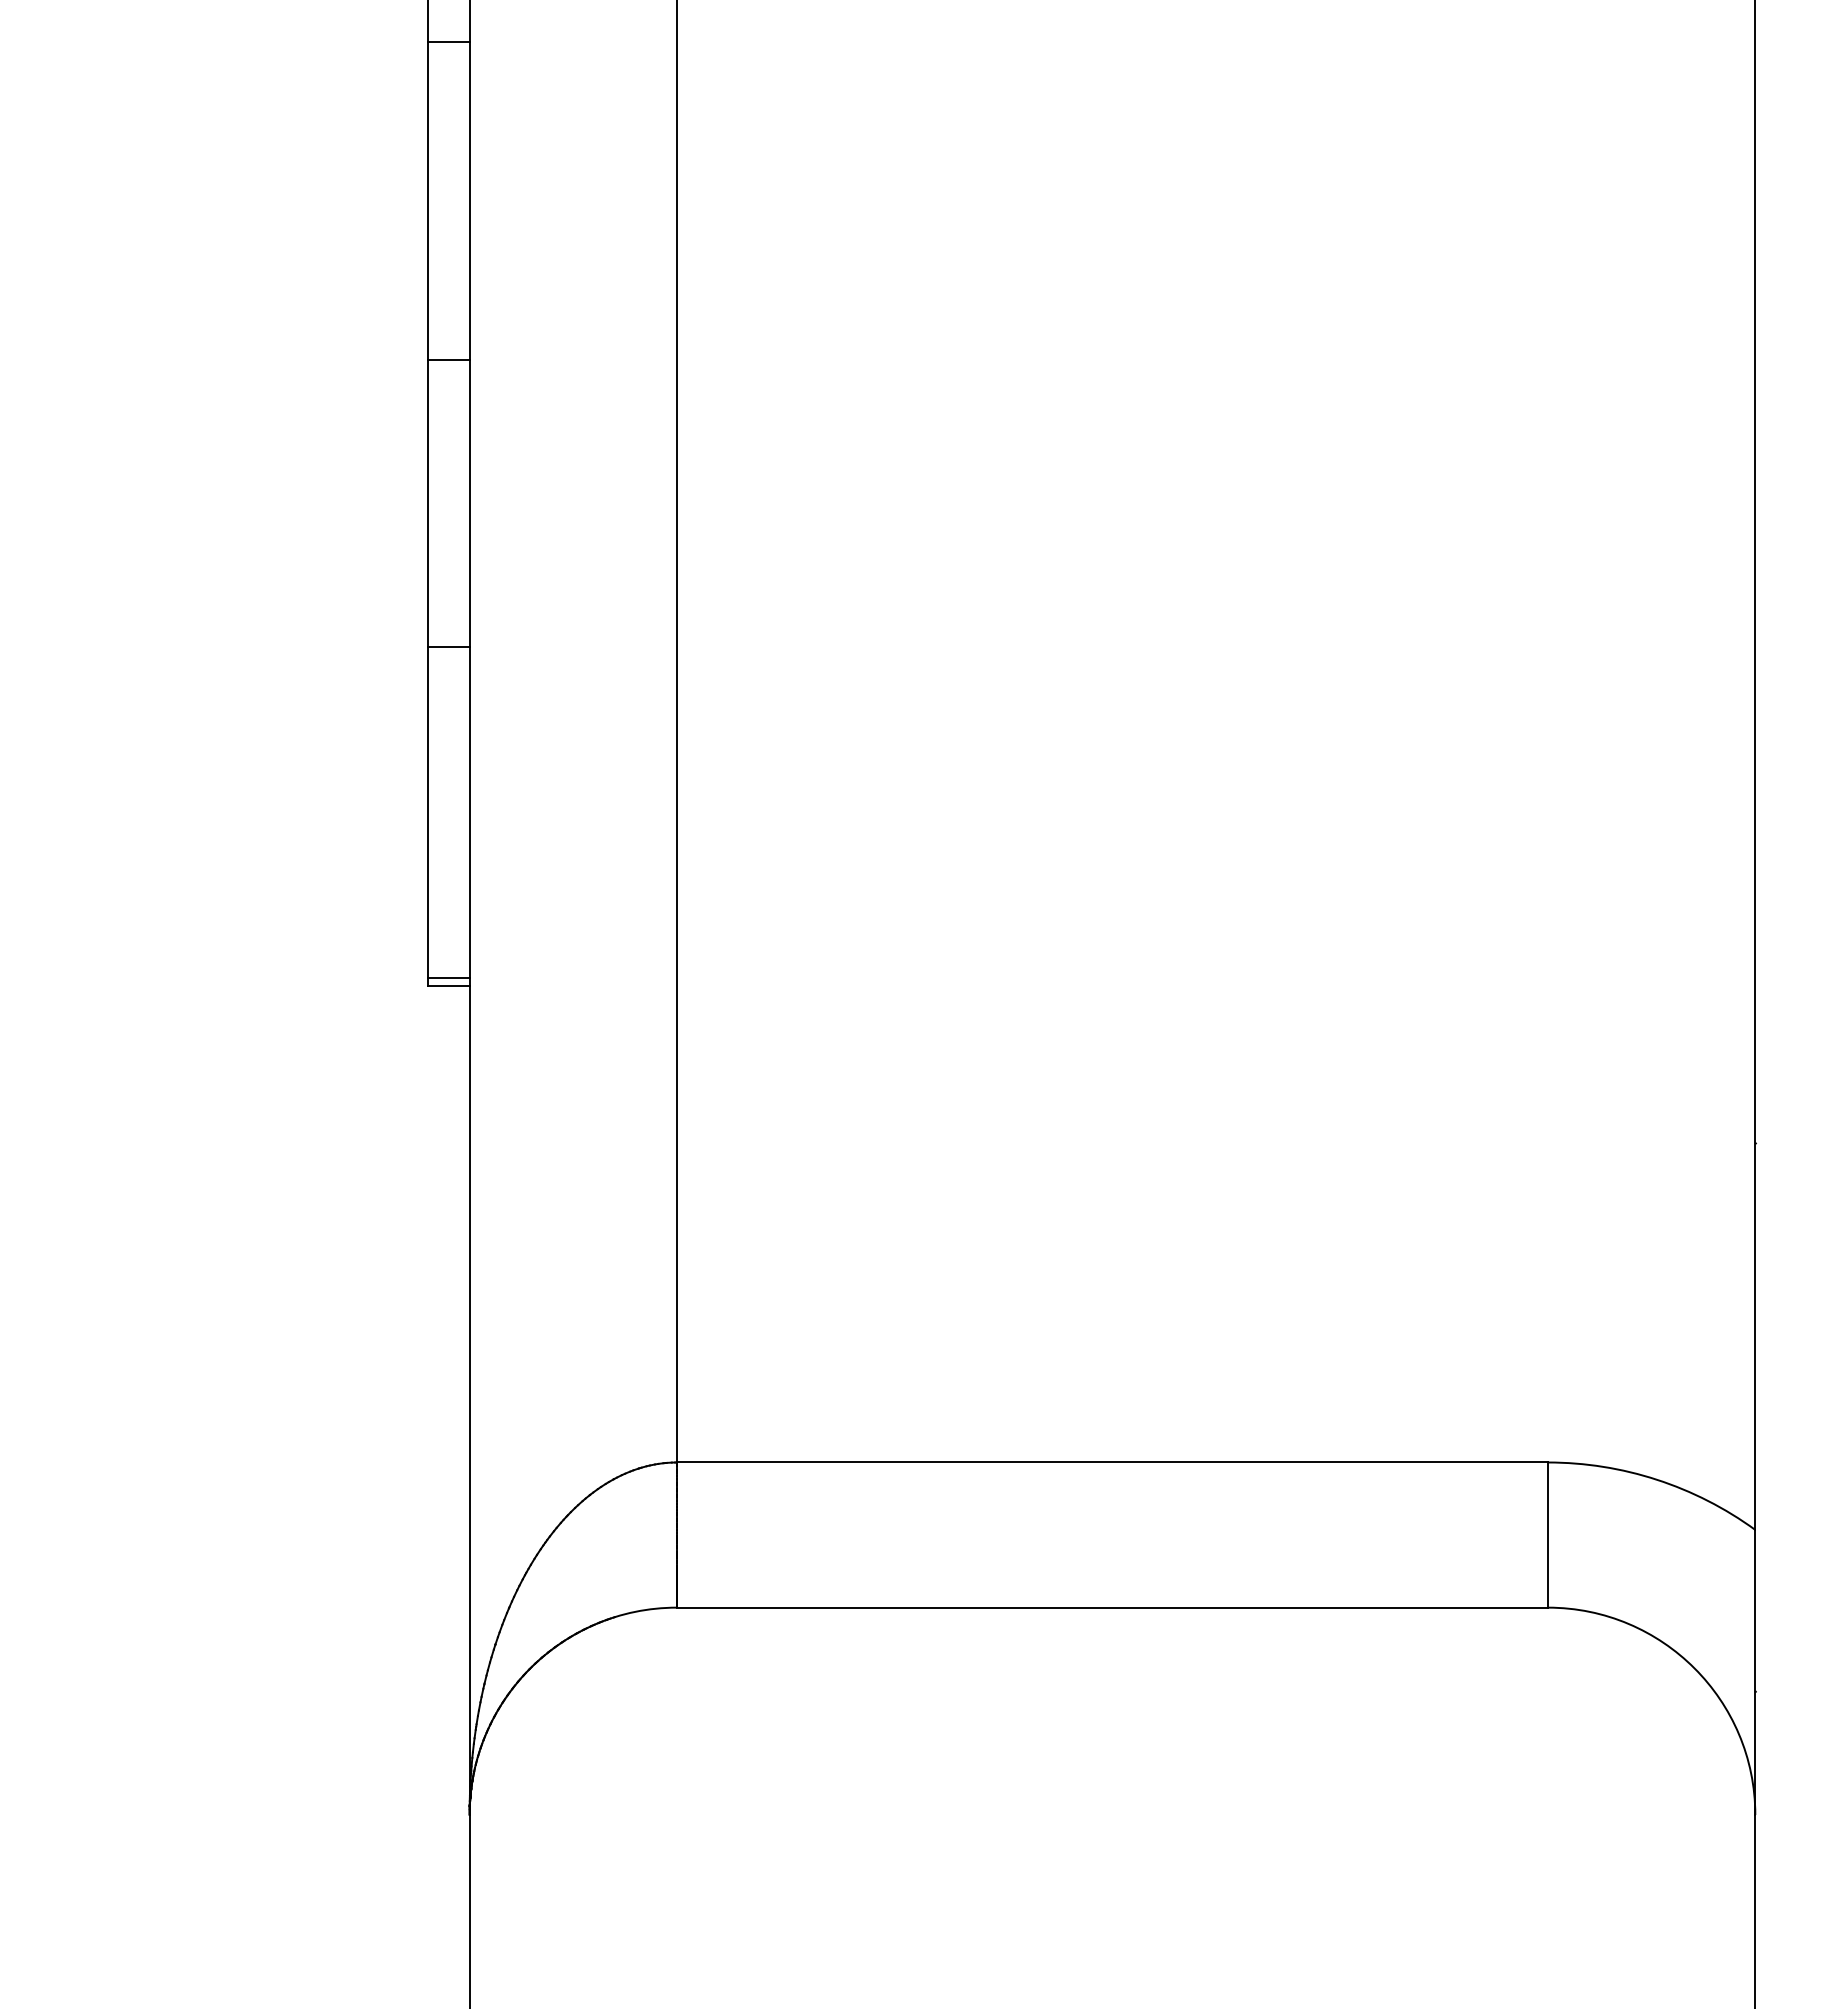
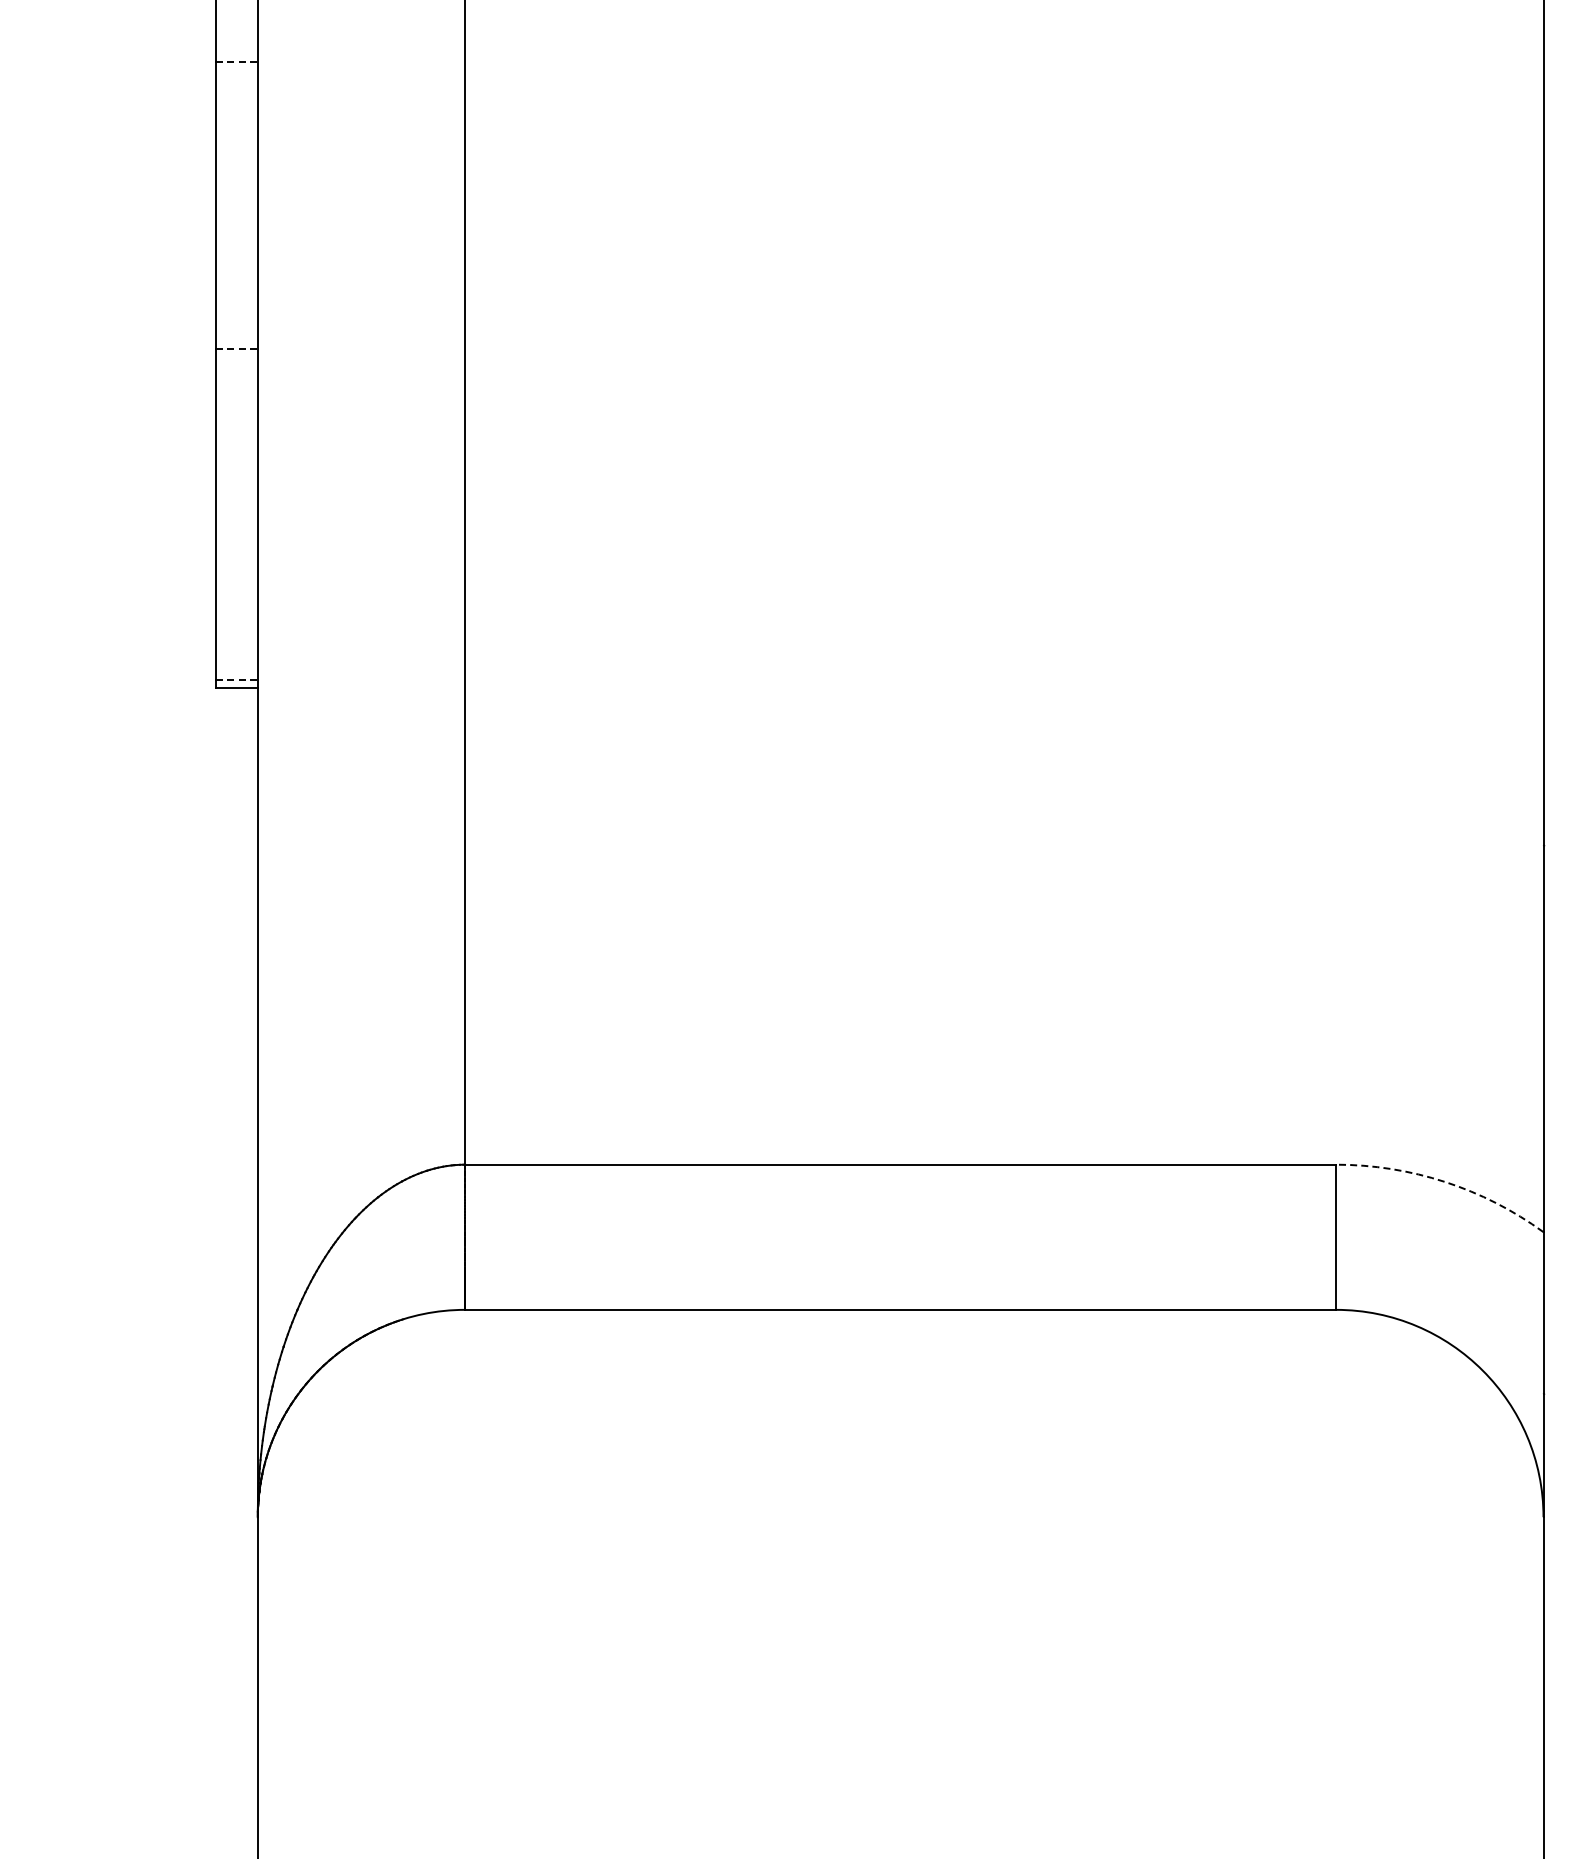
line: (448, 359) -> (236, 61), solid -> dashed
line: (448, 647) -> (236, 349), solid -> dashed
line: (448, 978) -> (236, 680), solid -> dashed
arc: (1656, 1479) -> (1444, 1181), solid -> dashed

